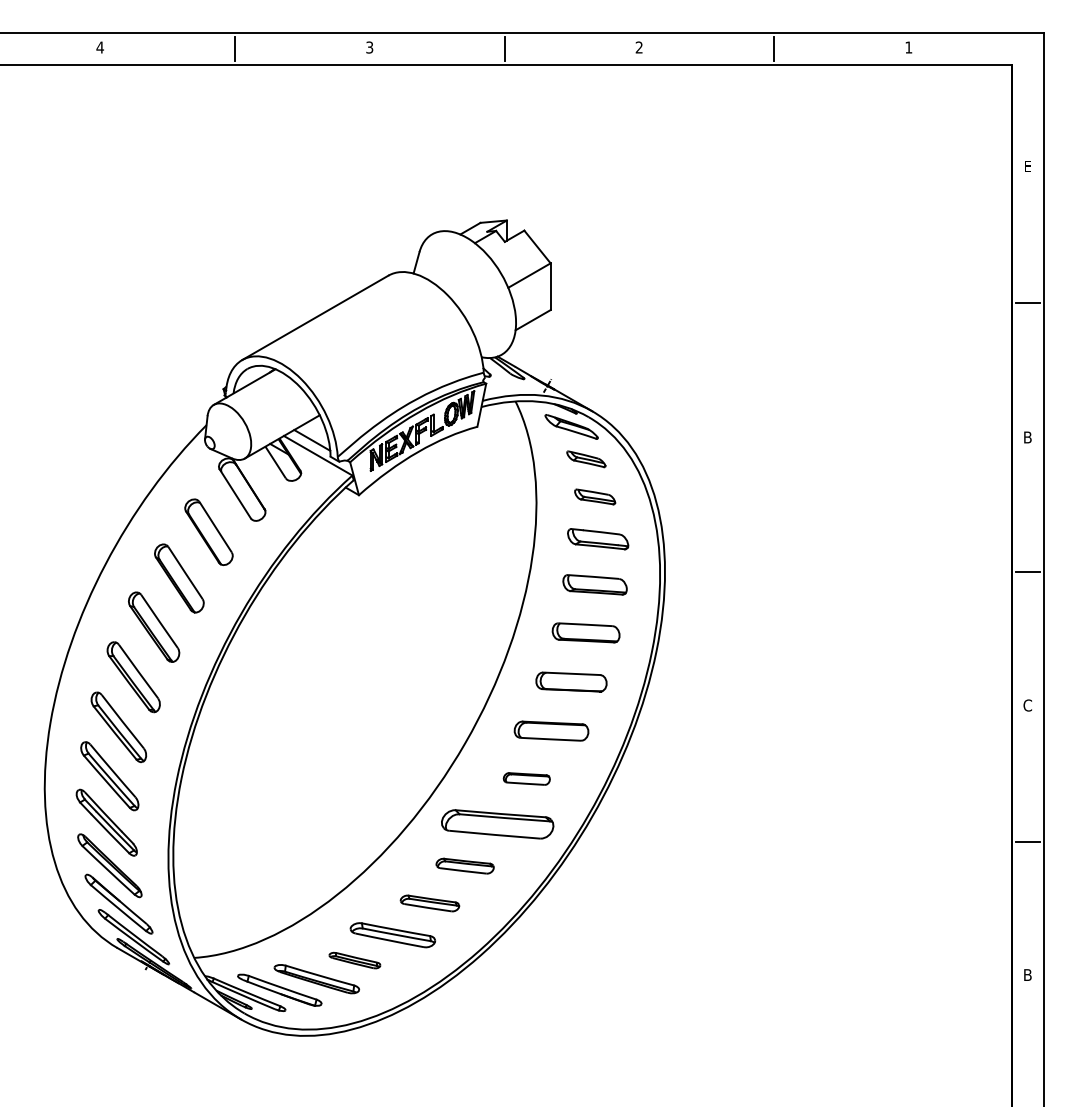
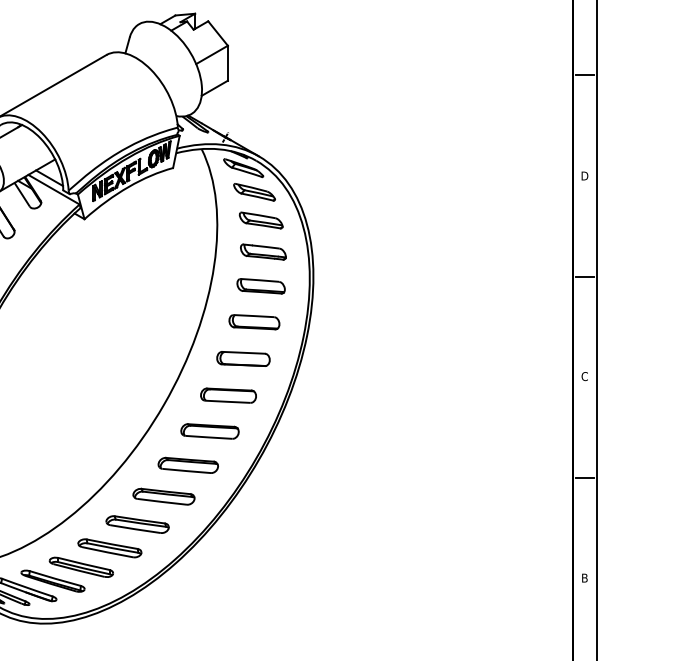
text: (1027, 437) -> (584, 176), B -> D
part: (586, 459) -> (254, 192), size x1.43
part: (594, 496) -> (260, 220), size x1.43
part: (526, 778) -> (209, 431), size x1.67
part: (497, 824) -> (188, 465), size x0.71
part: (464, 865) -> (163, 496), size x1.43
part: (429, 903) -> (137, 524), size x1.43
part: (354, 960) -> (81, 567), size x1.67

